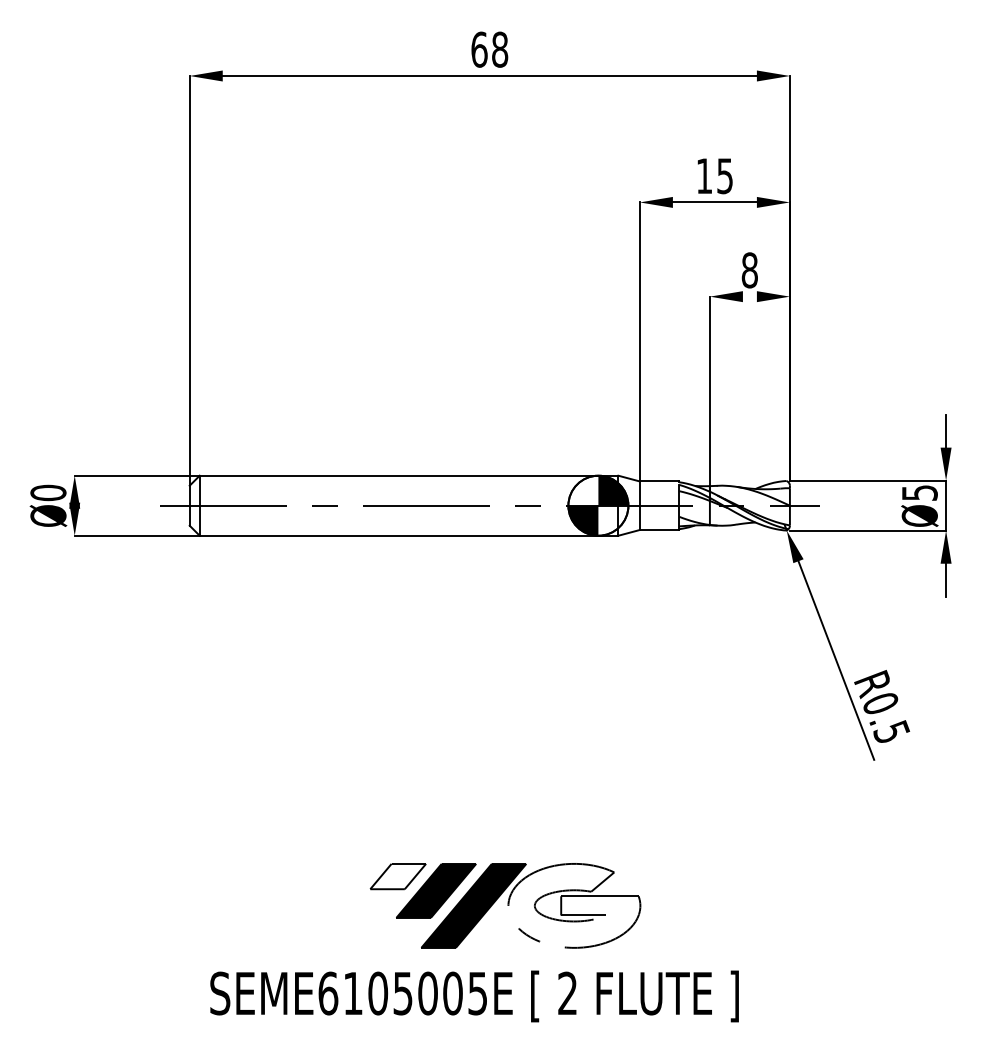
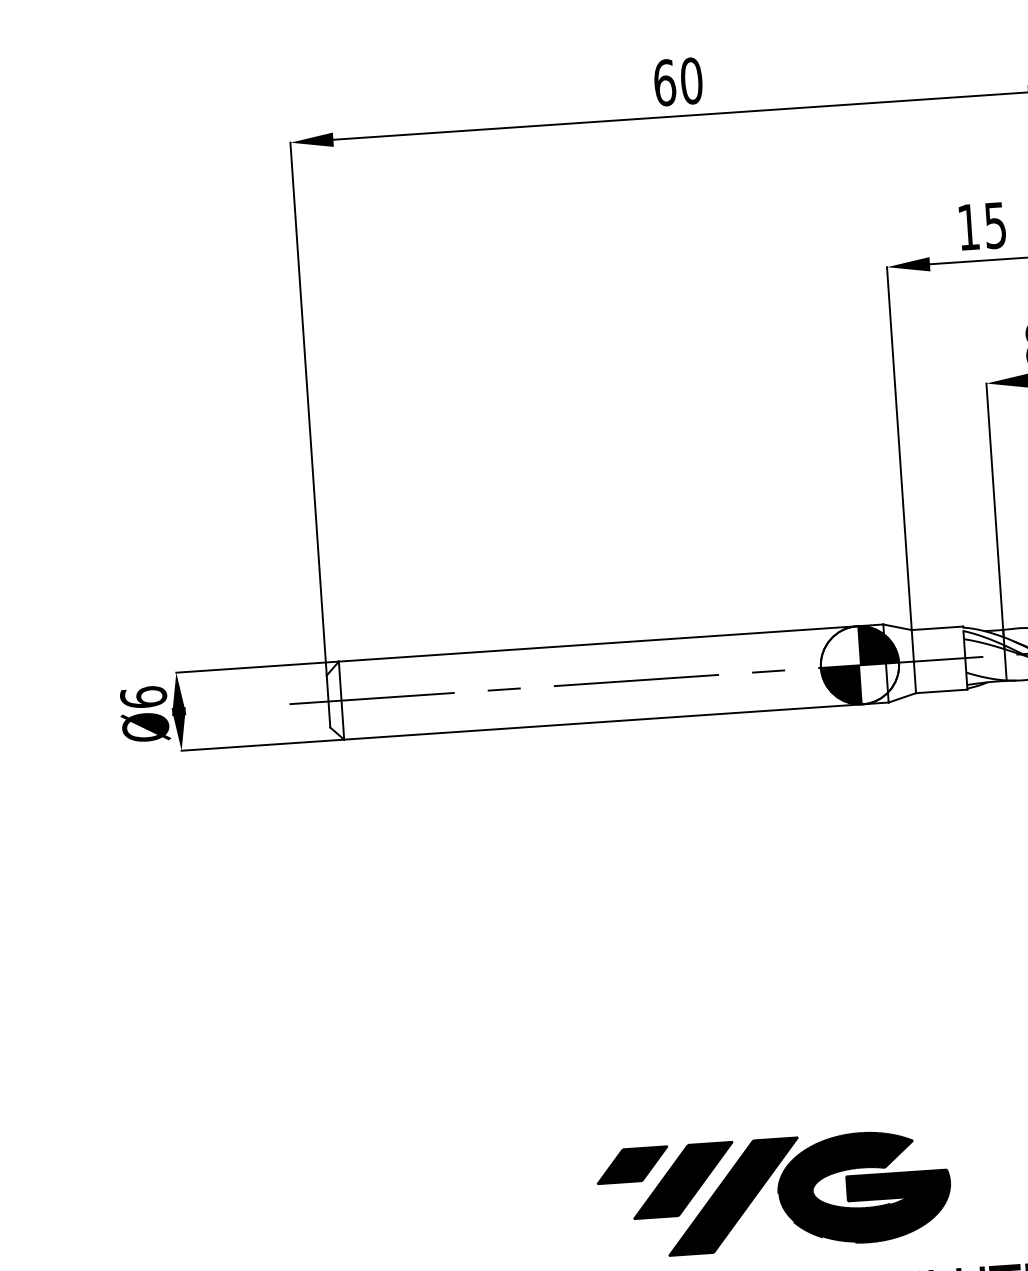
text: (500, 49) -> (692, 80), 68 -> 60
text: (48, 492) -> (143, 696), Ø0 -> Ø6
fill: (398, 876) -> (632, 1165), added
fill: (574, 905) -> (864, 1187), added

